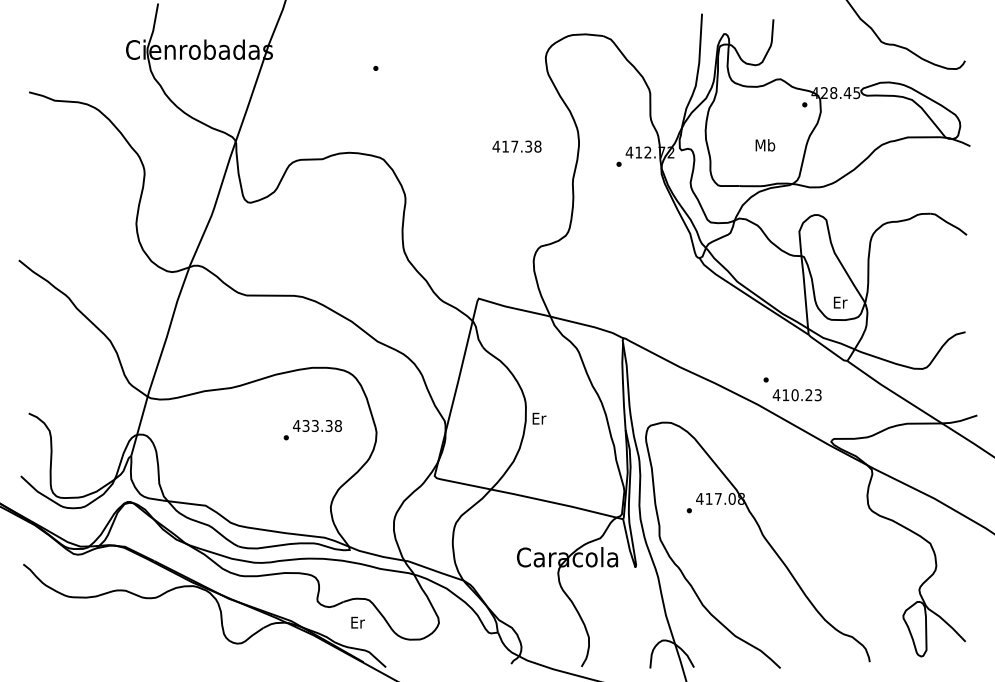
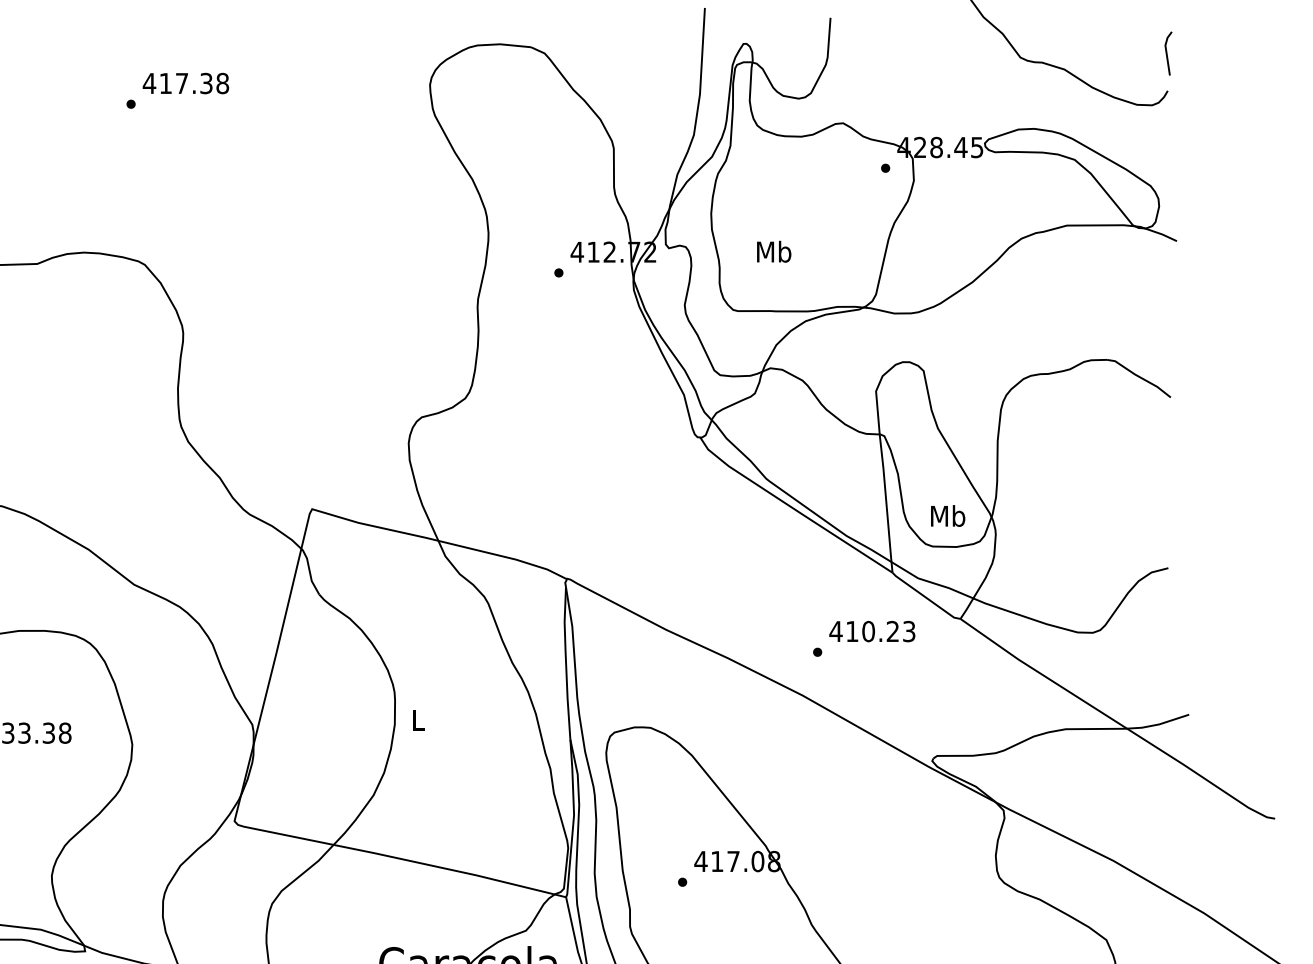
line: (965, 39) -> (1168, 53), added
text: (765, 145) -> (774, 252), moved
text: (516, 146) -> (184, 83), moved
text: (840, 302) -> (948, 515), Er -> Mb
text: (796, 395) -> (871, 632), moved
text: (539, 418) -> (418, 720), Er -> L

